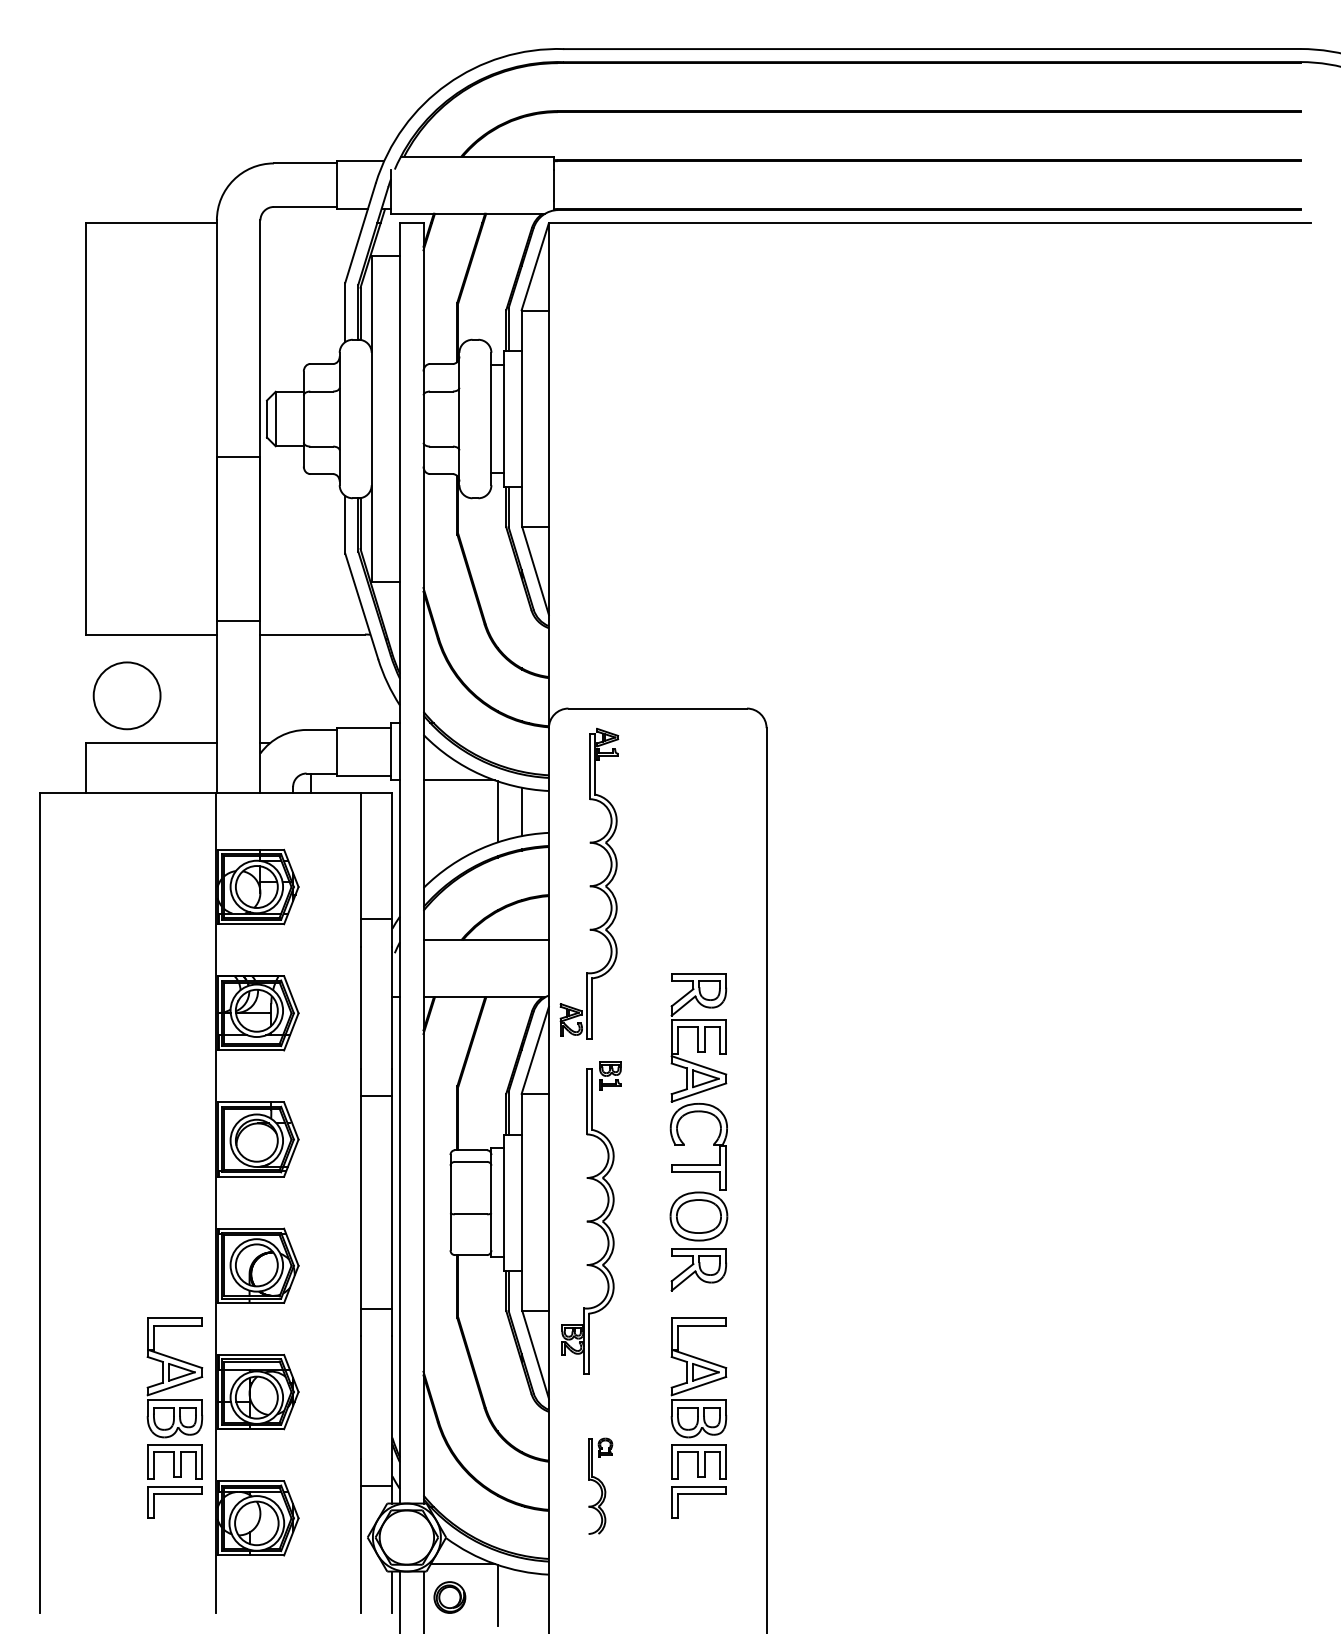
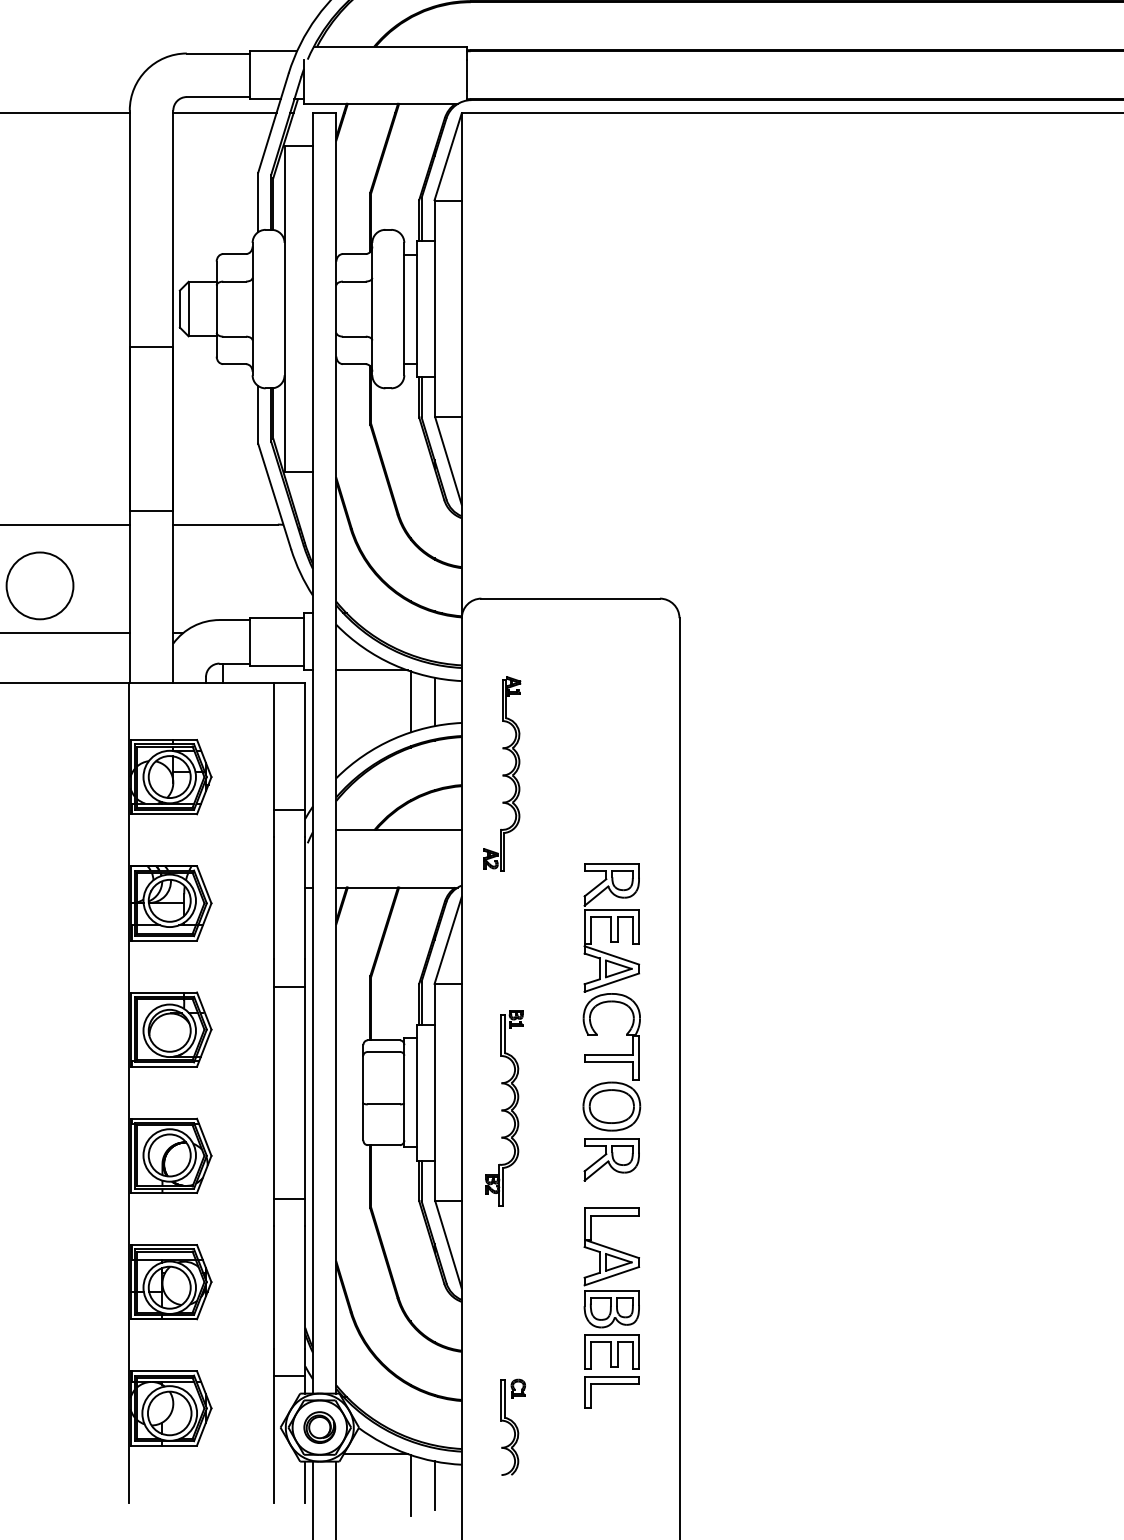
line: (311, 223) -> (224, 113), added
part: (589, 883) -> (502, 773), size x0.62
part: (591, 1218) -> (504, 1108), size x0.62
part: (174, 1417) -> (87, 1307), removed
part: (600, 1485) -> (513, 1426), moved
line: (521, 1595) -> (434, 1485), added
part: (449, 1597) -> (319, 1427), moved

